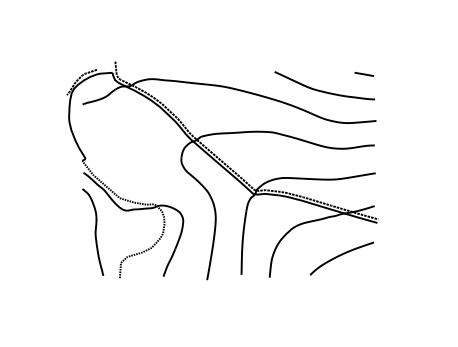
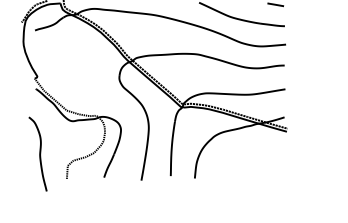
curve: (94, 231) -> (39, 153), moved
curve: (340, 256) -> (255, 160), removed

